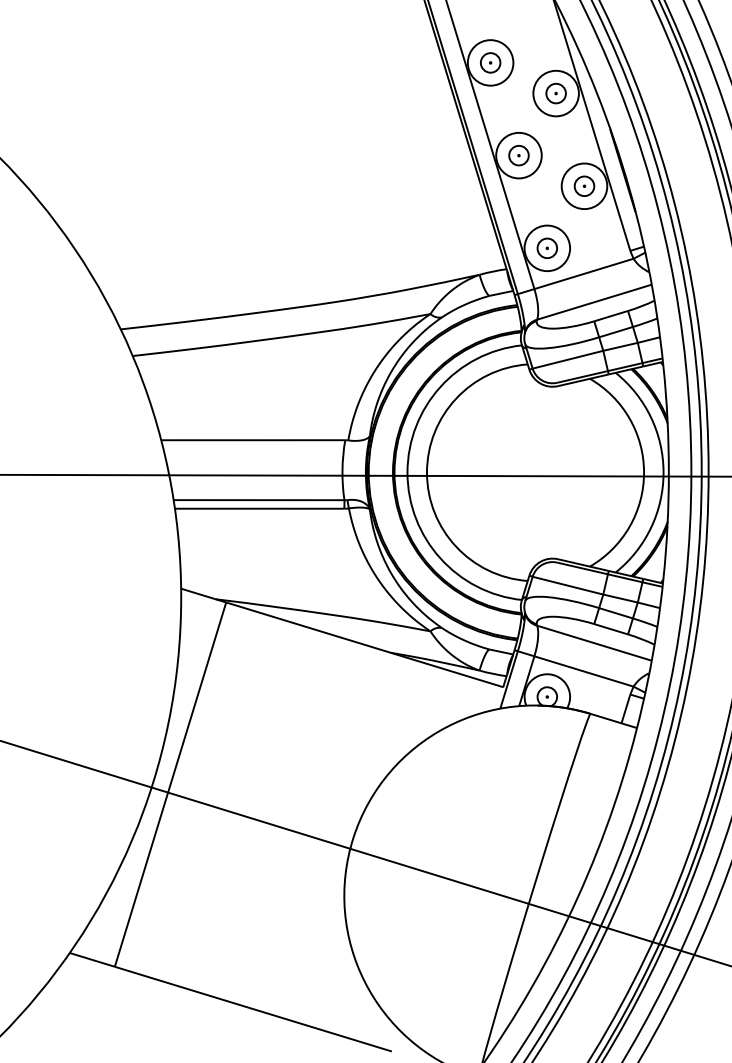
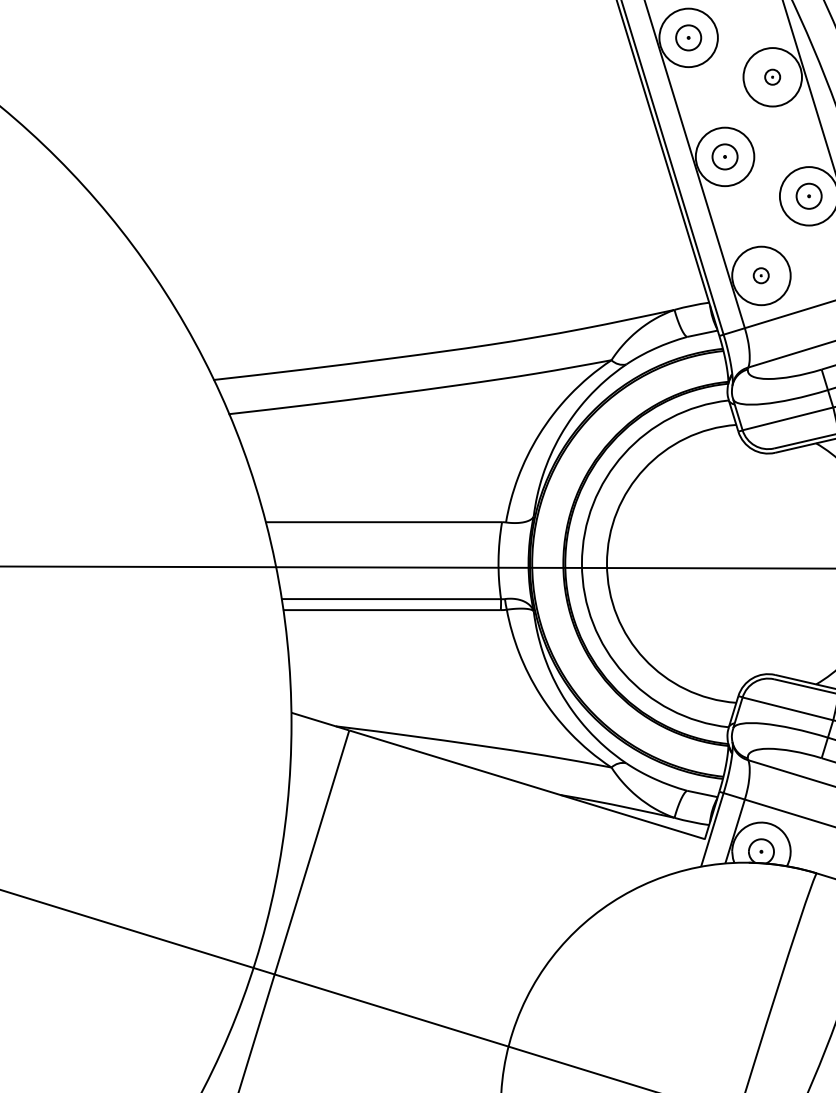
part: (555, 93) -> (771, 77), size x0.6
part: (546, 247) -> (760, 274), size x0.6

